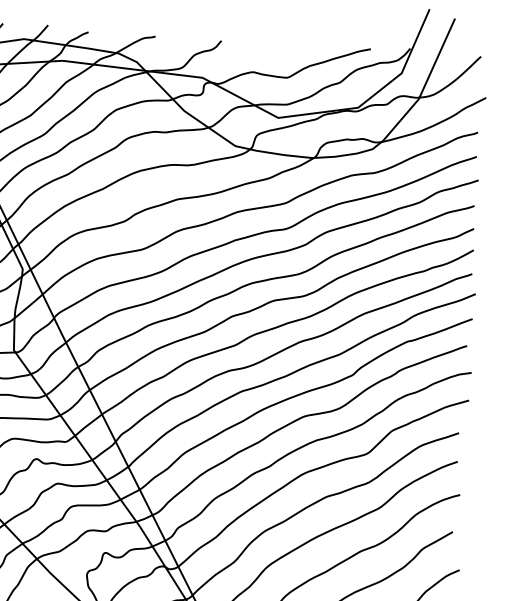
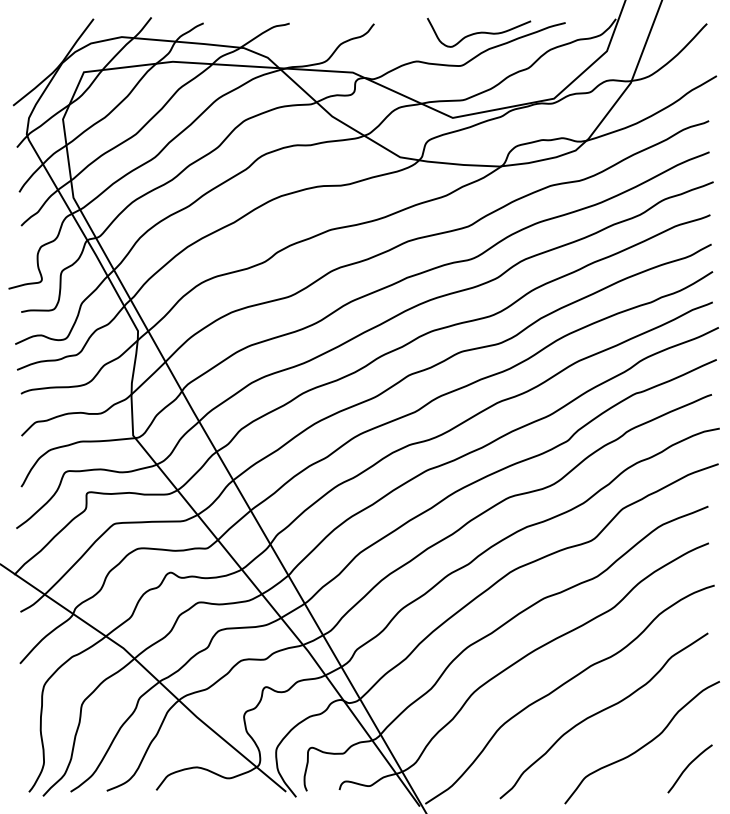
curve: (303, 52) -> (479, 32), added

